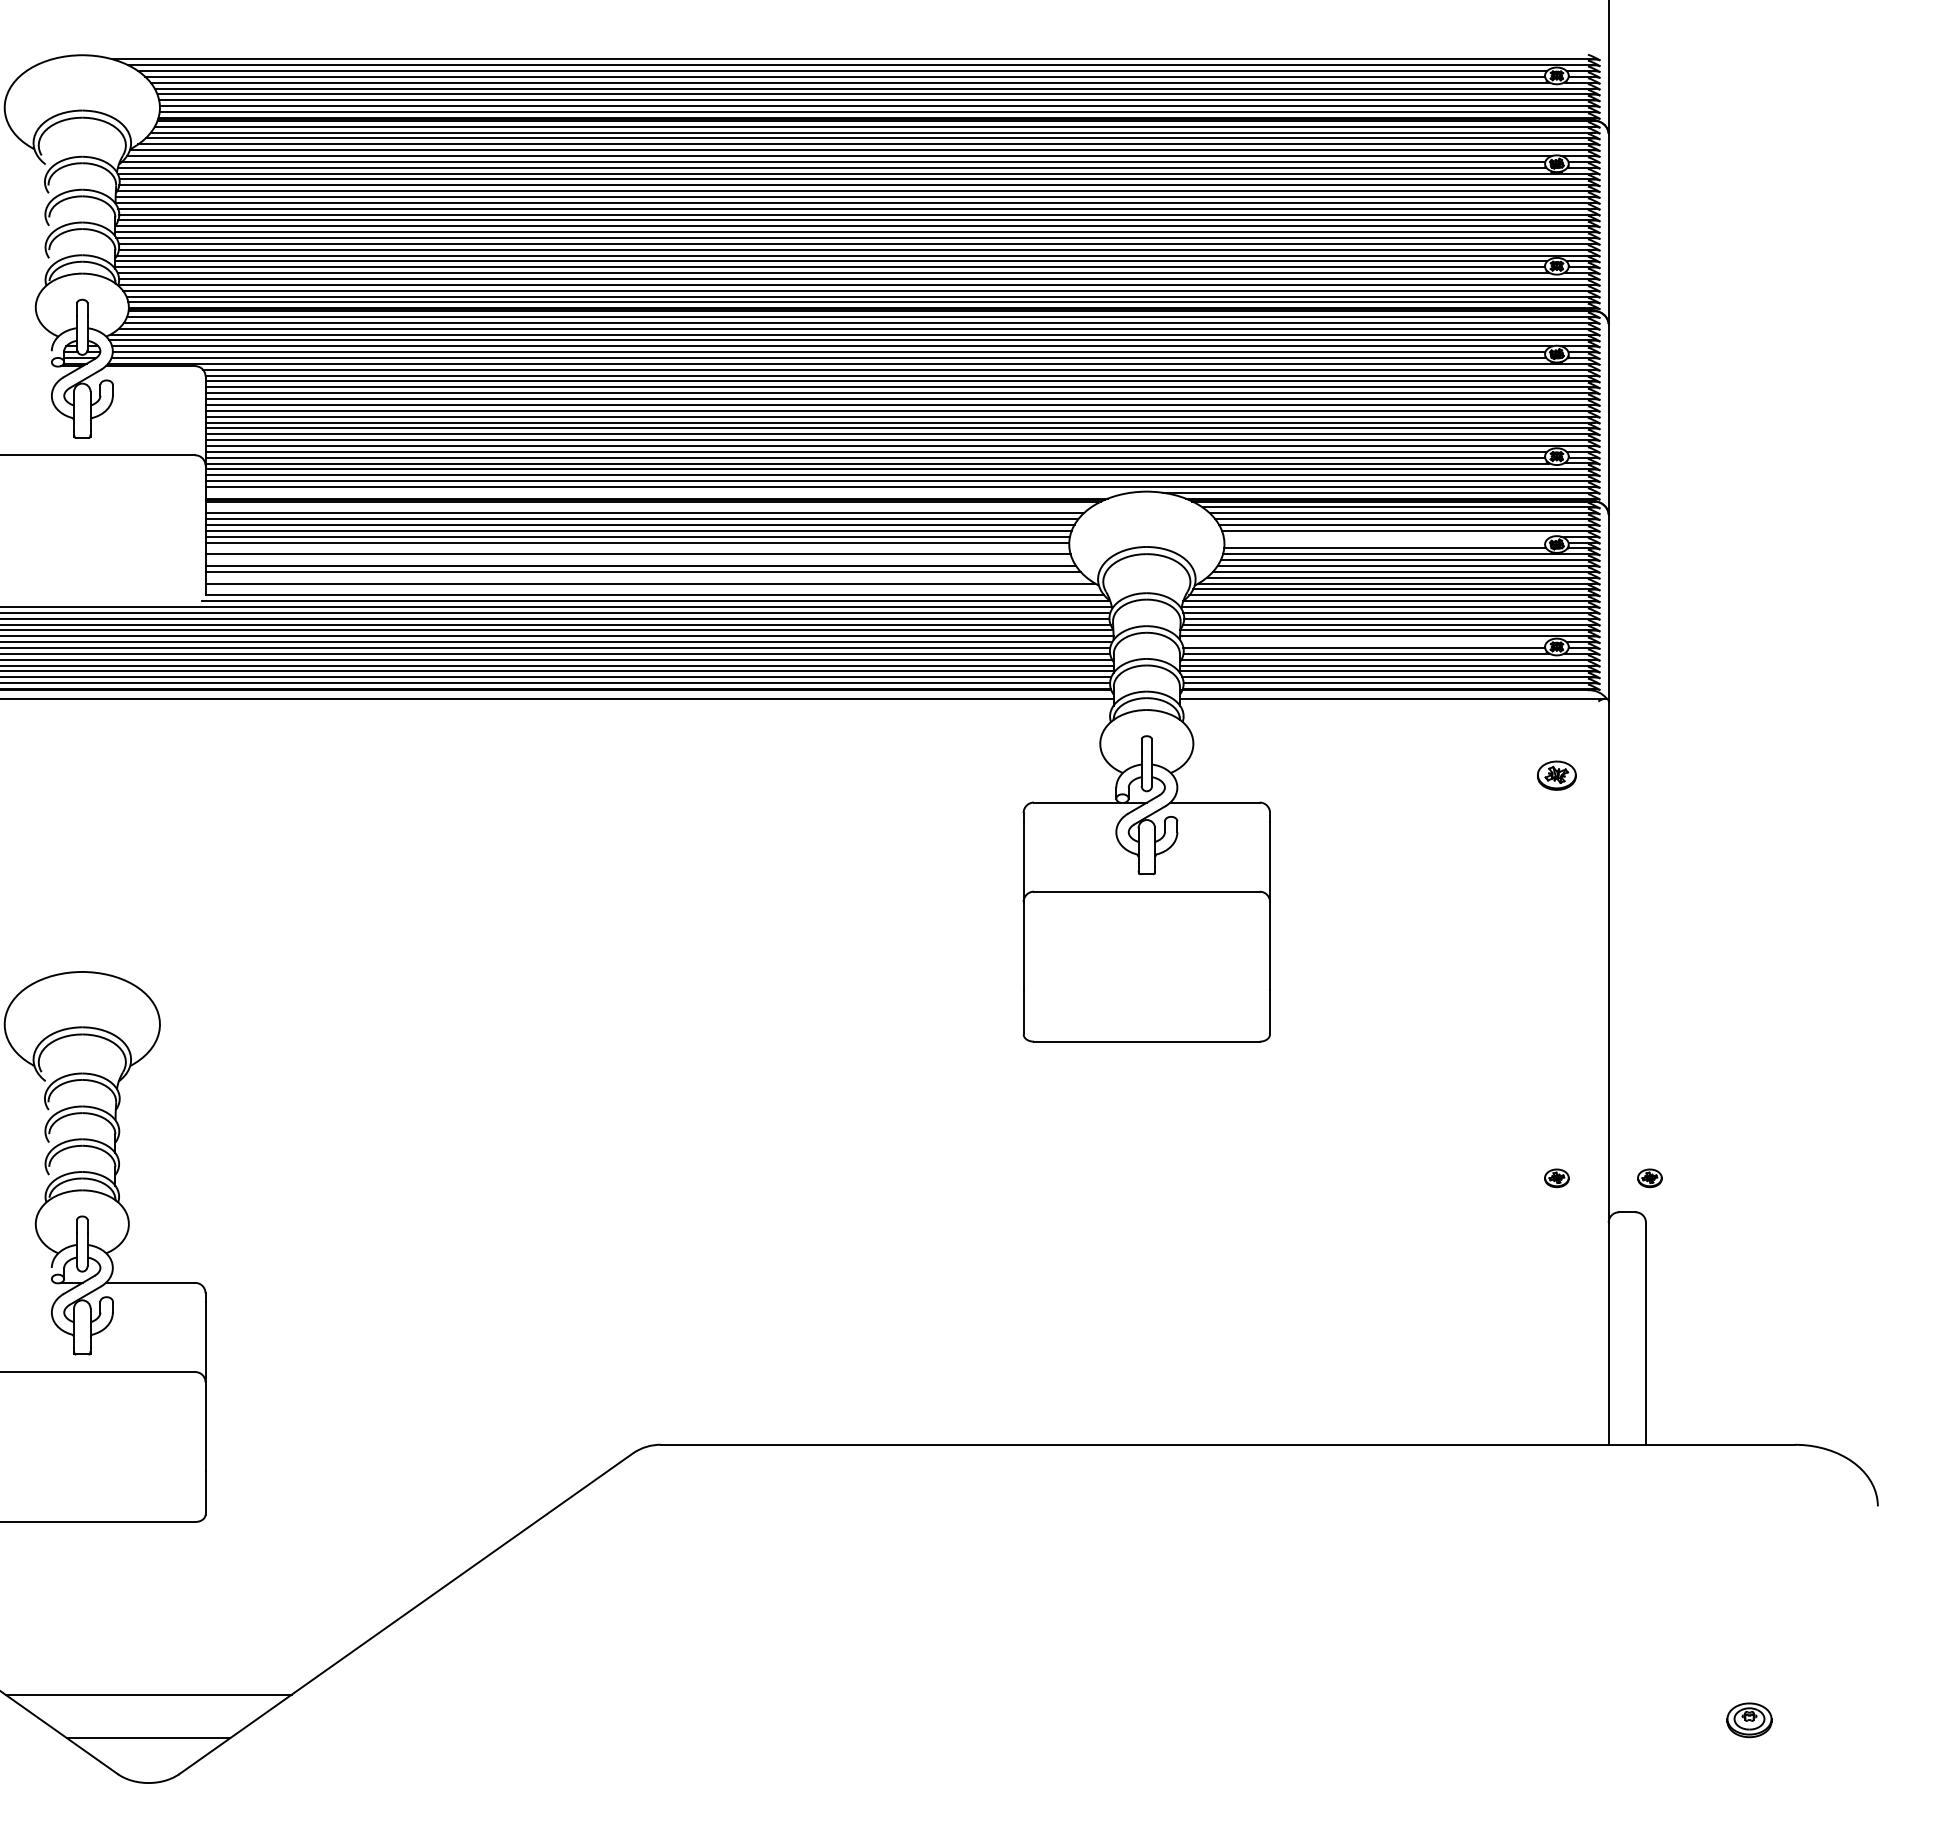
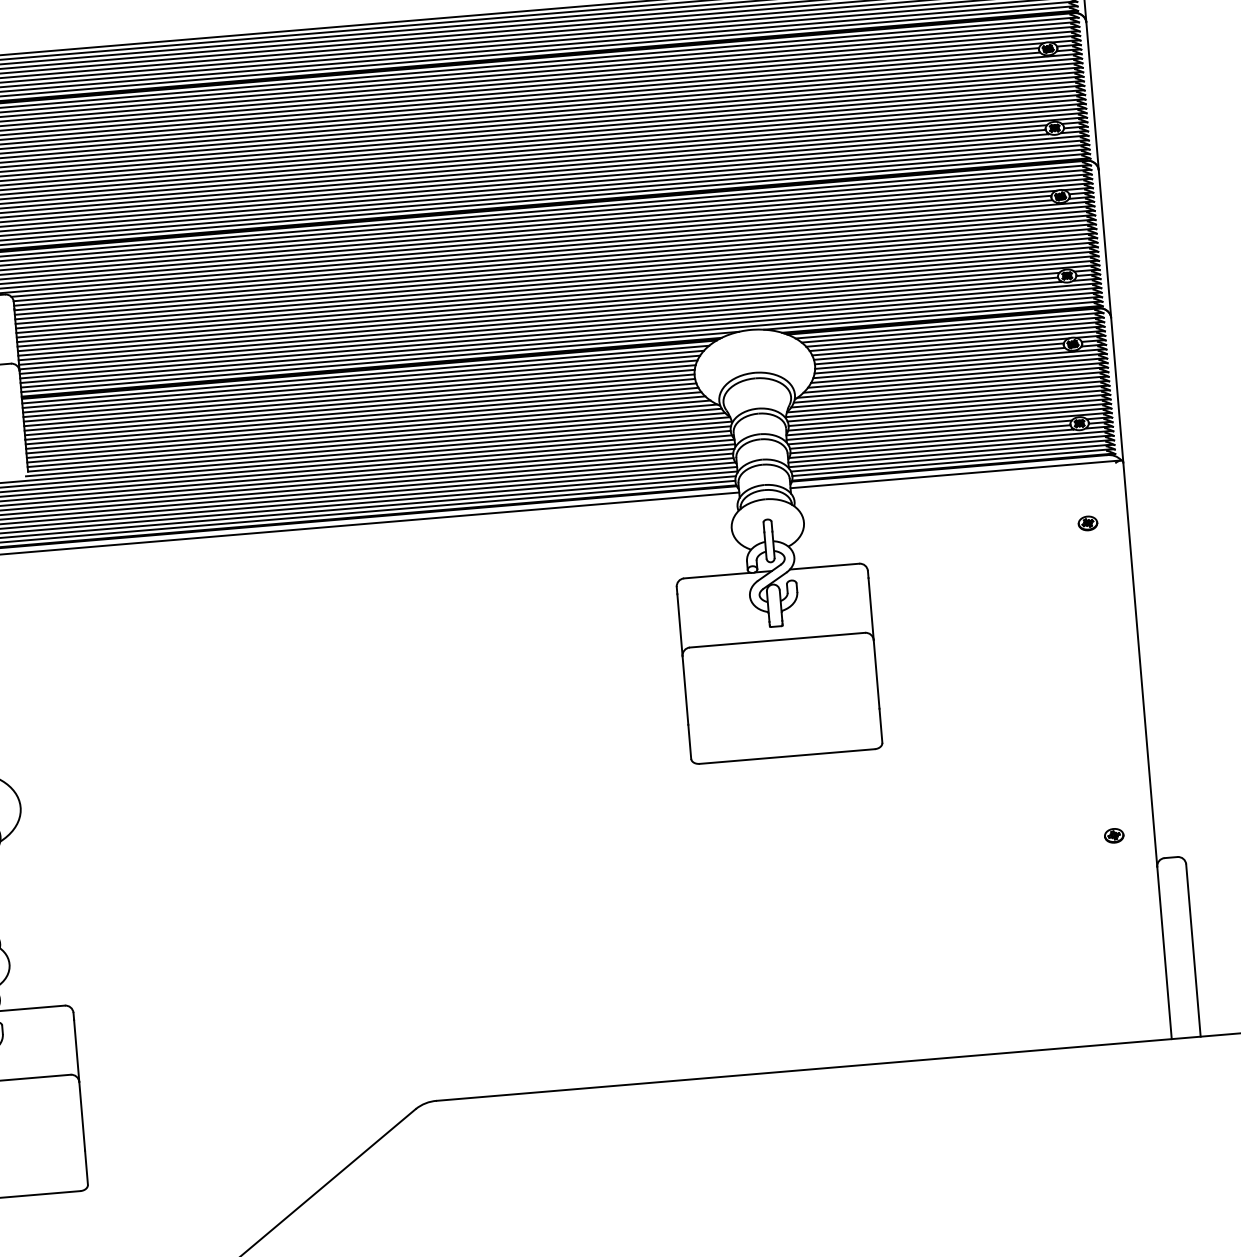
line: (667, 492) -> (379, 361), added
line: (648, 507) -> (365, 374), added
line: (1387, 536) -> (941, 349), added
line: (1384, 542) -> (939, 353), added
line: (637, 548) -> (360, 407), added
line: (638, 560) -> (361, 416), added
line: (645, 577) -> (368, 429), added
line: (652, 589) -> (374, 437), added
line: (1364, 642) -> (930, 432), added
part: (1556, 775) -> (1087, 523), size x0.62
part: (1649, 1178) -> (1186, 829), removed

